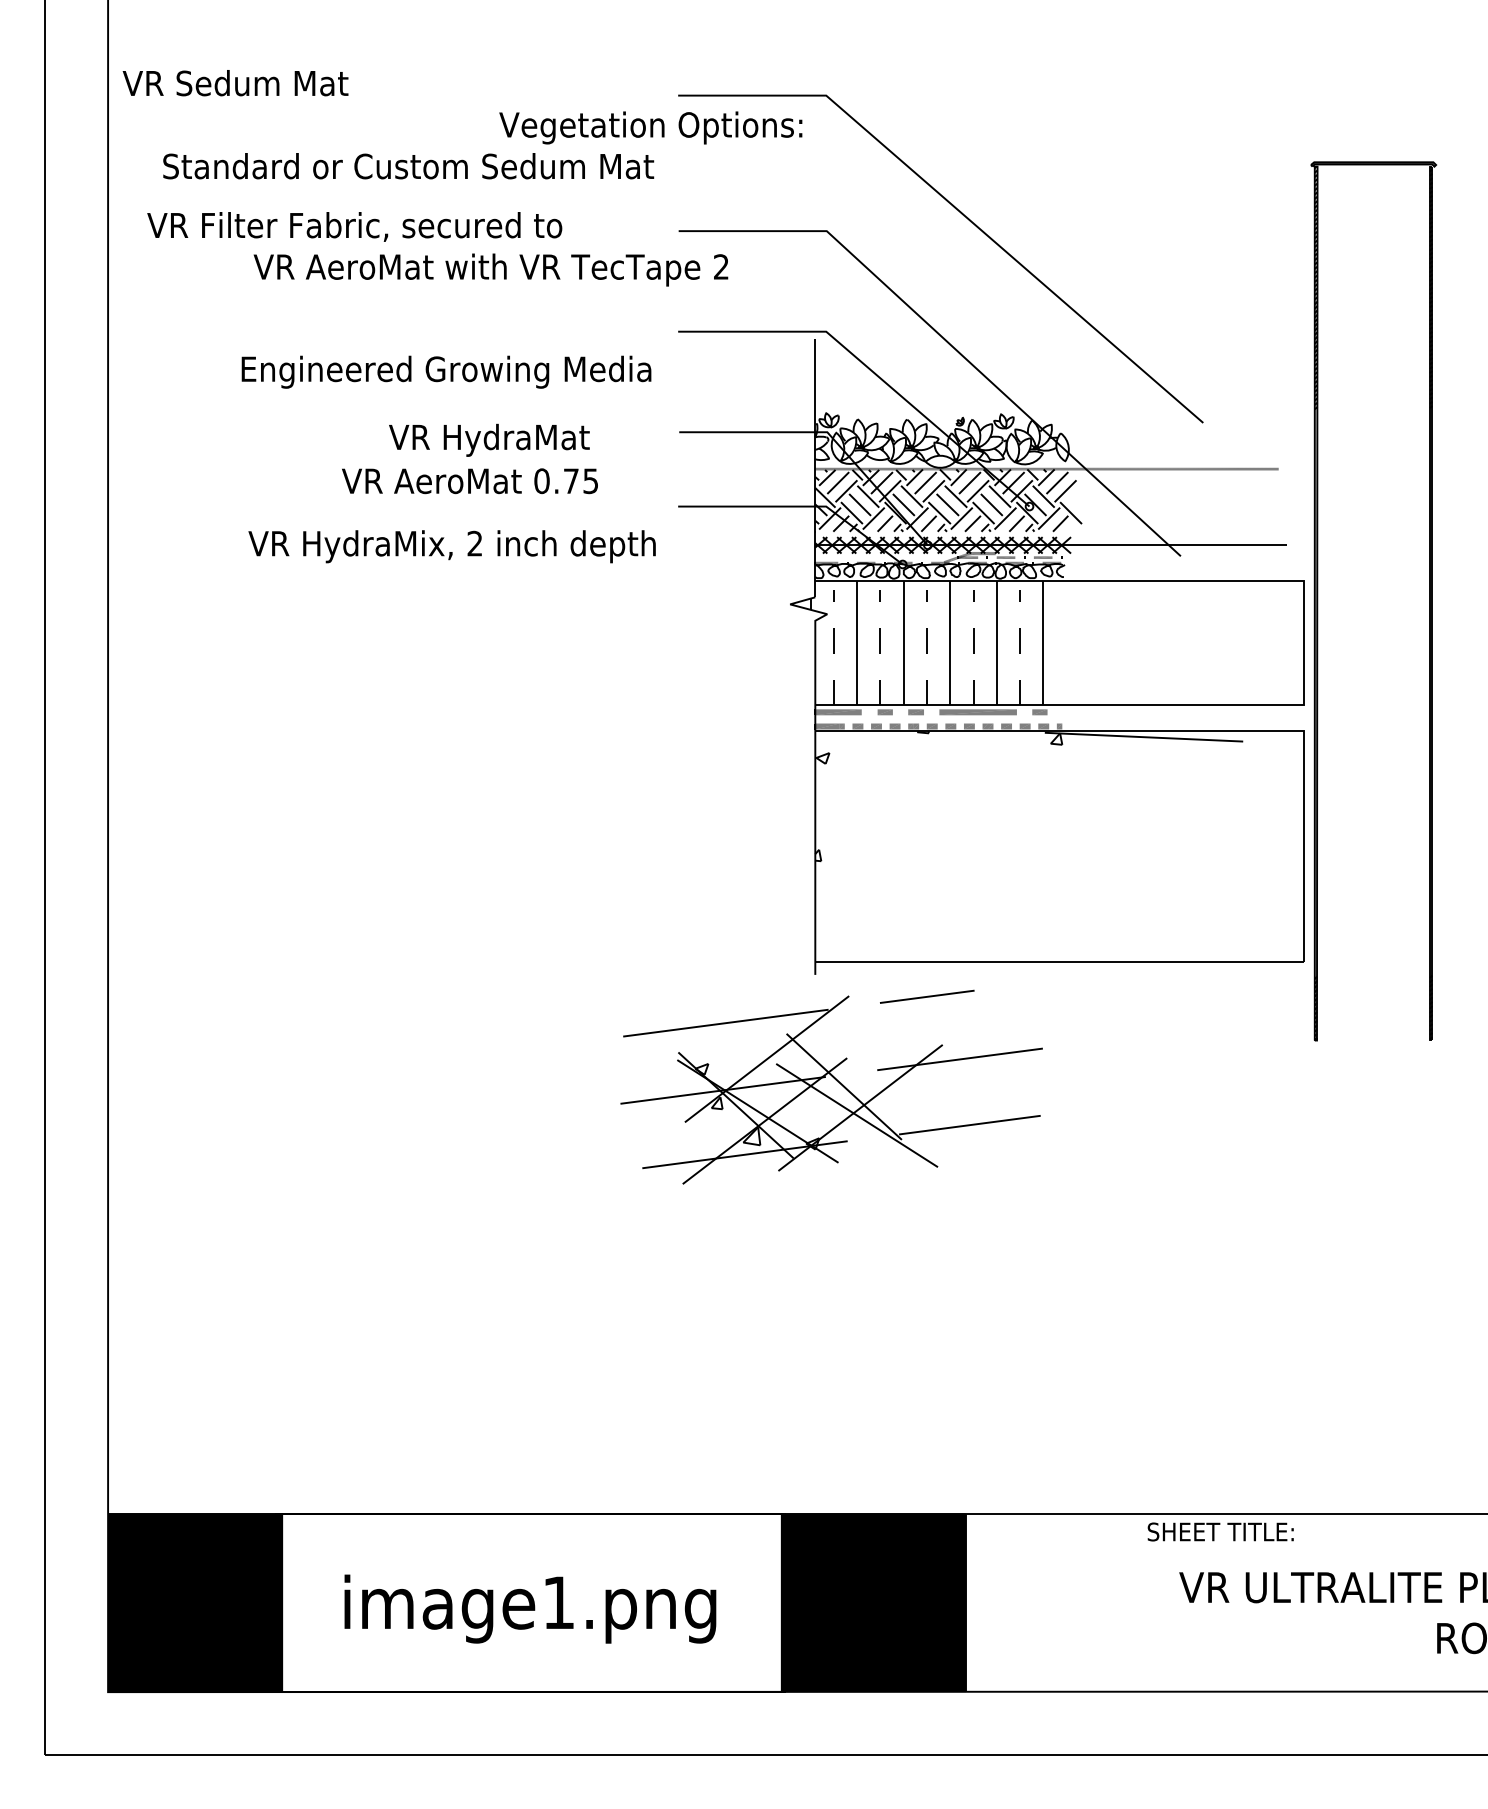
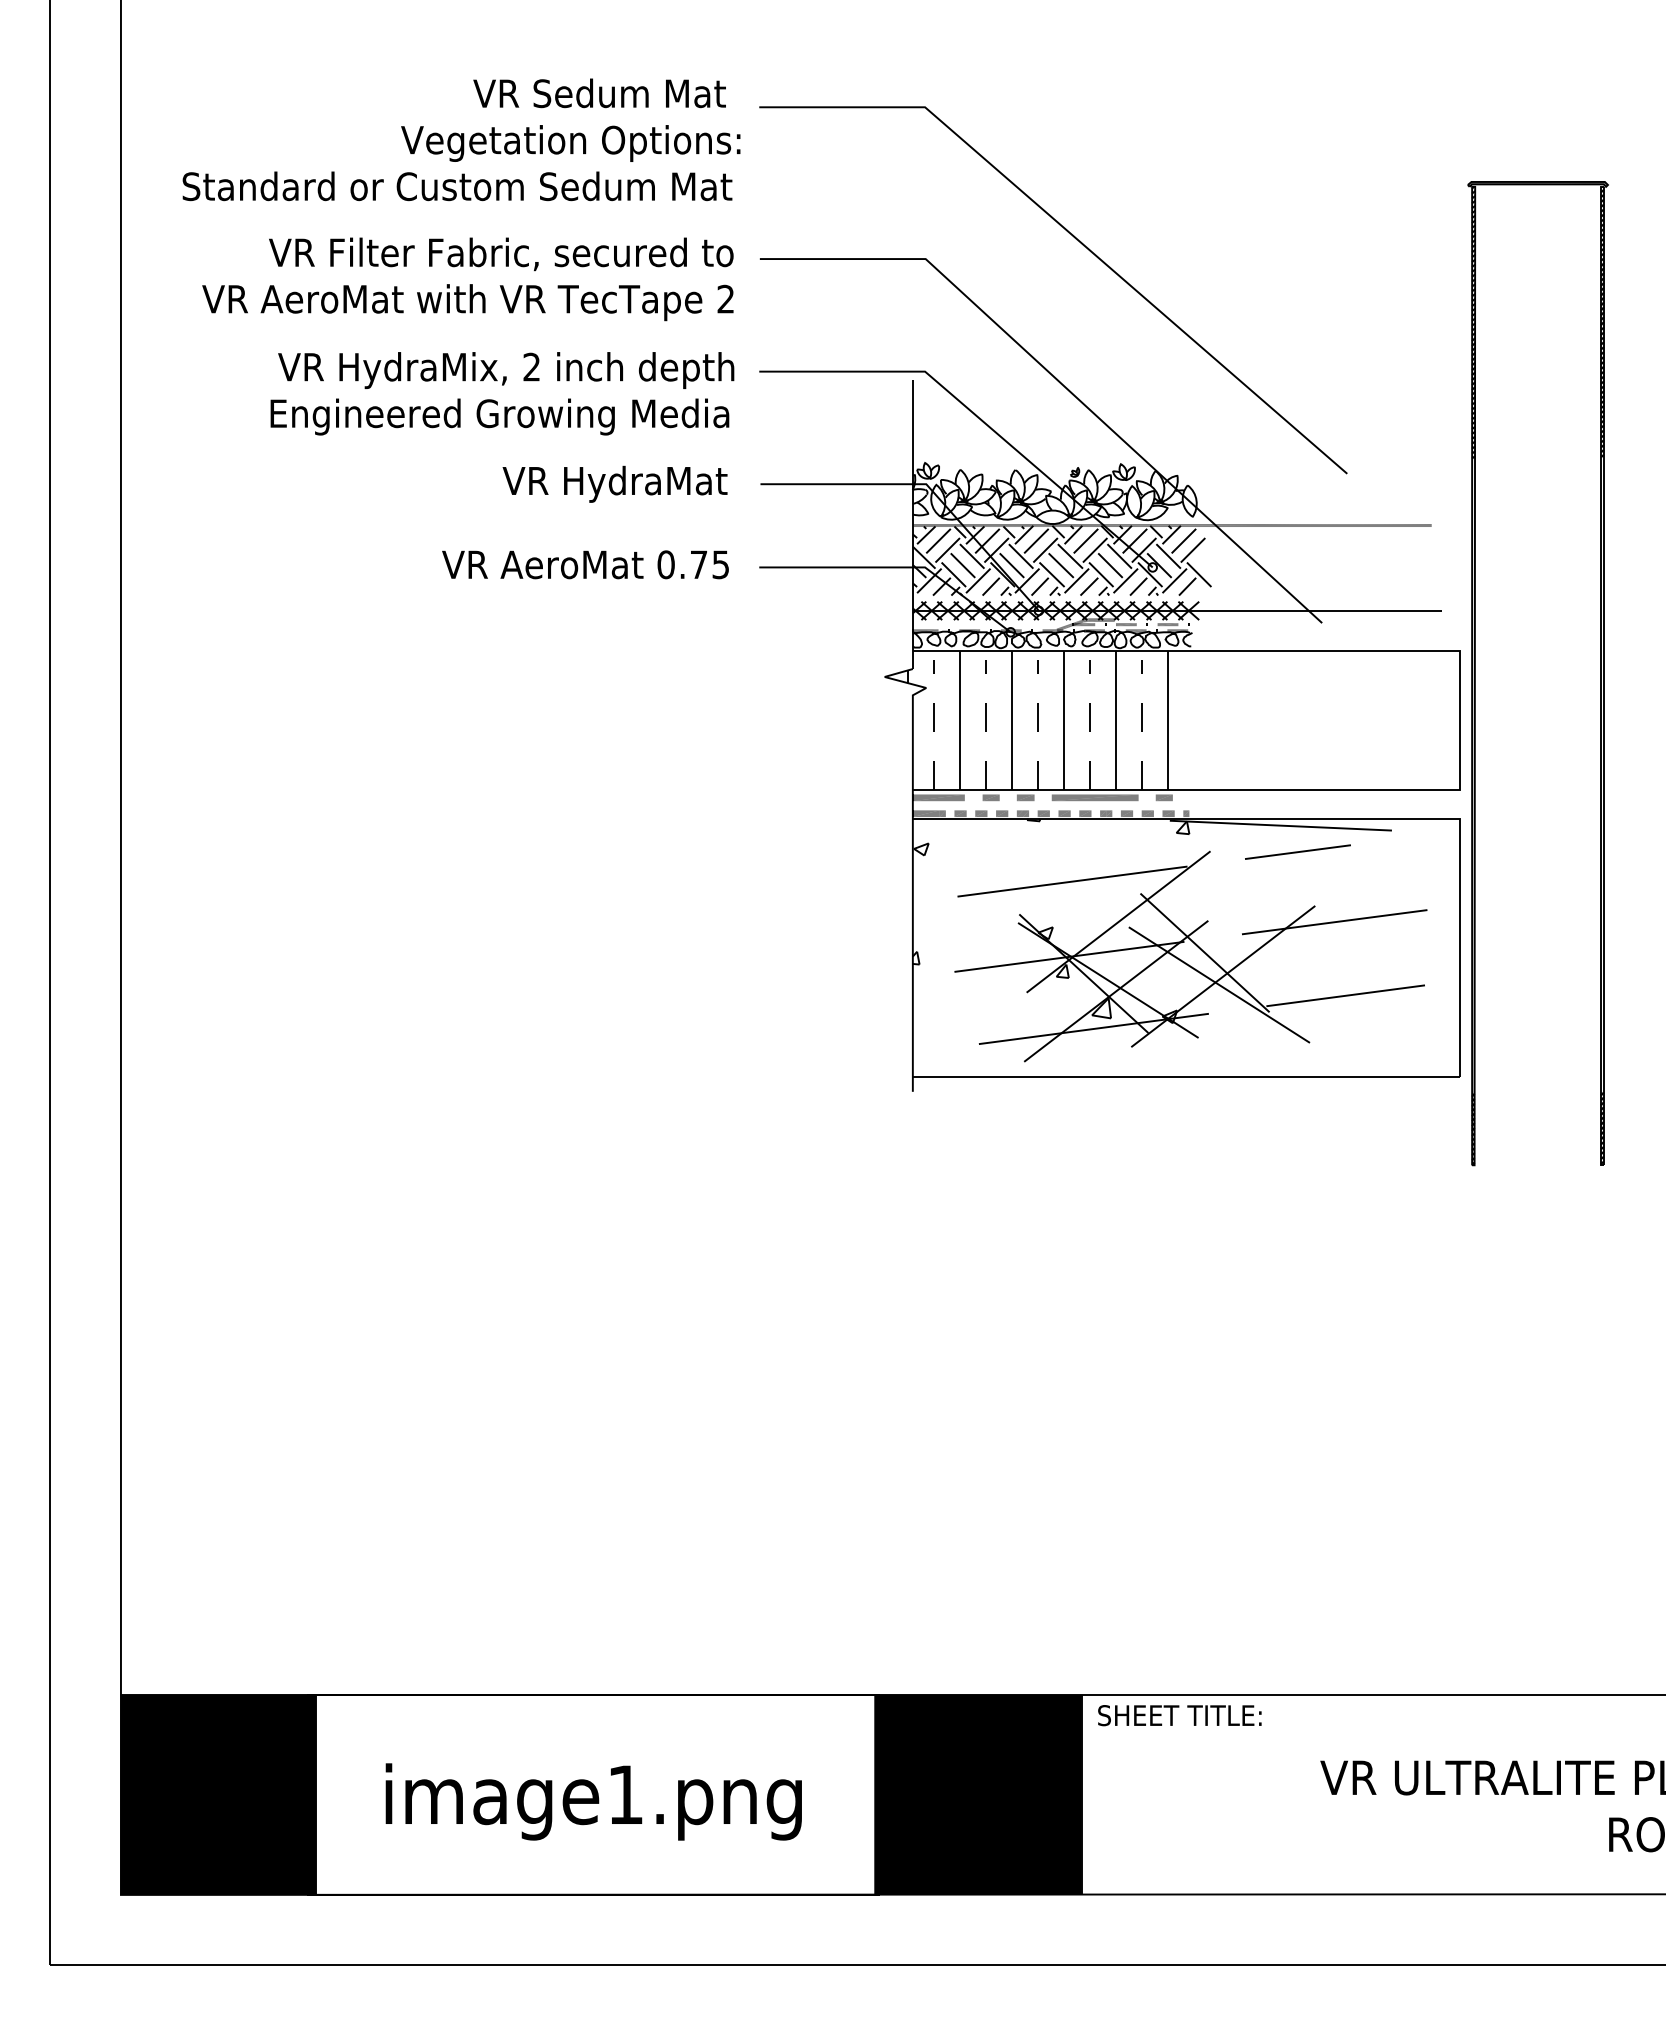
text: (235, 83) -> (599, 93), moved
text: (650, 127) -> (570, 142), moved
text: (354, 226) -> (501, 253), moved
text: (490, 269) -> (467, 301), moved
text: (489, 439) -> (615, 483), moved
text: (469, 481) -> (584, 565), moved
text: (451, 546) -> (505, 370), moved
part: (831, 1086) -> (1190, 952), moved
text: (1220, 1531) -> (1179, 1715), moved

